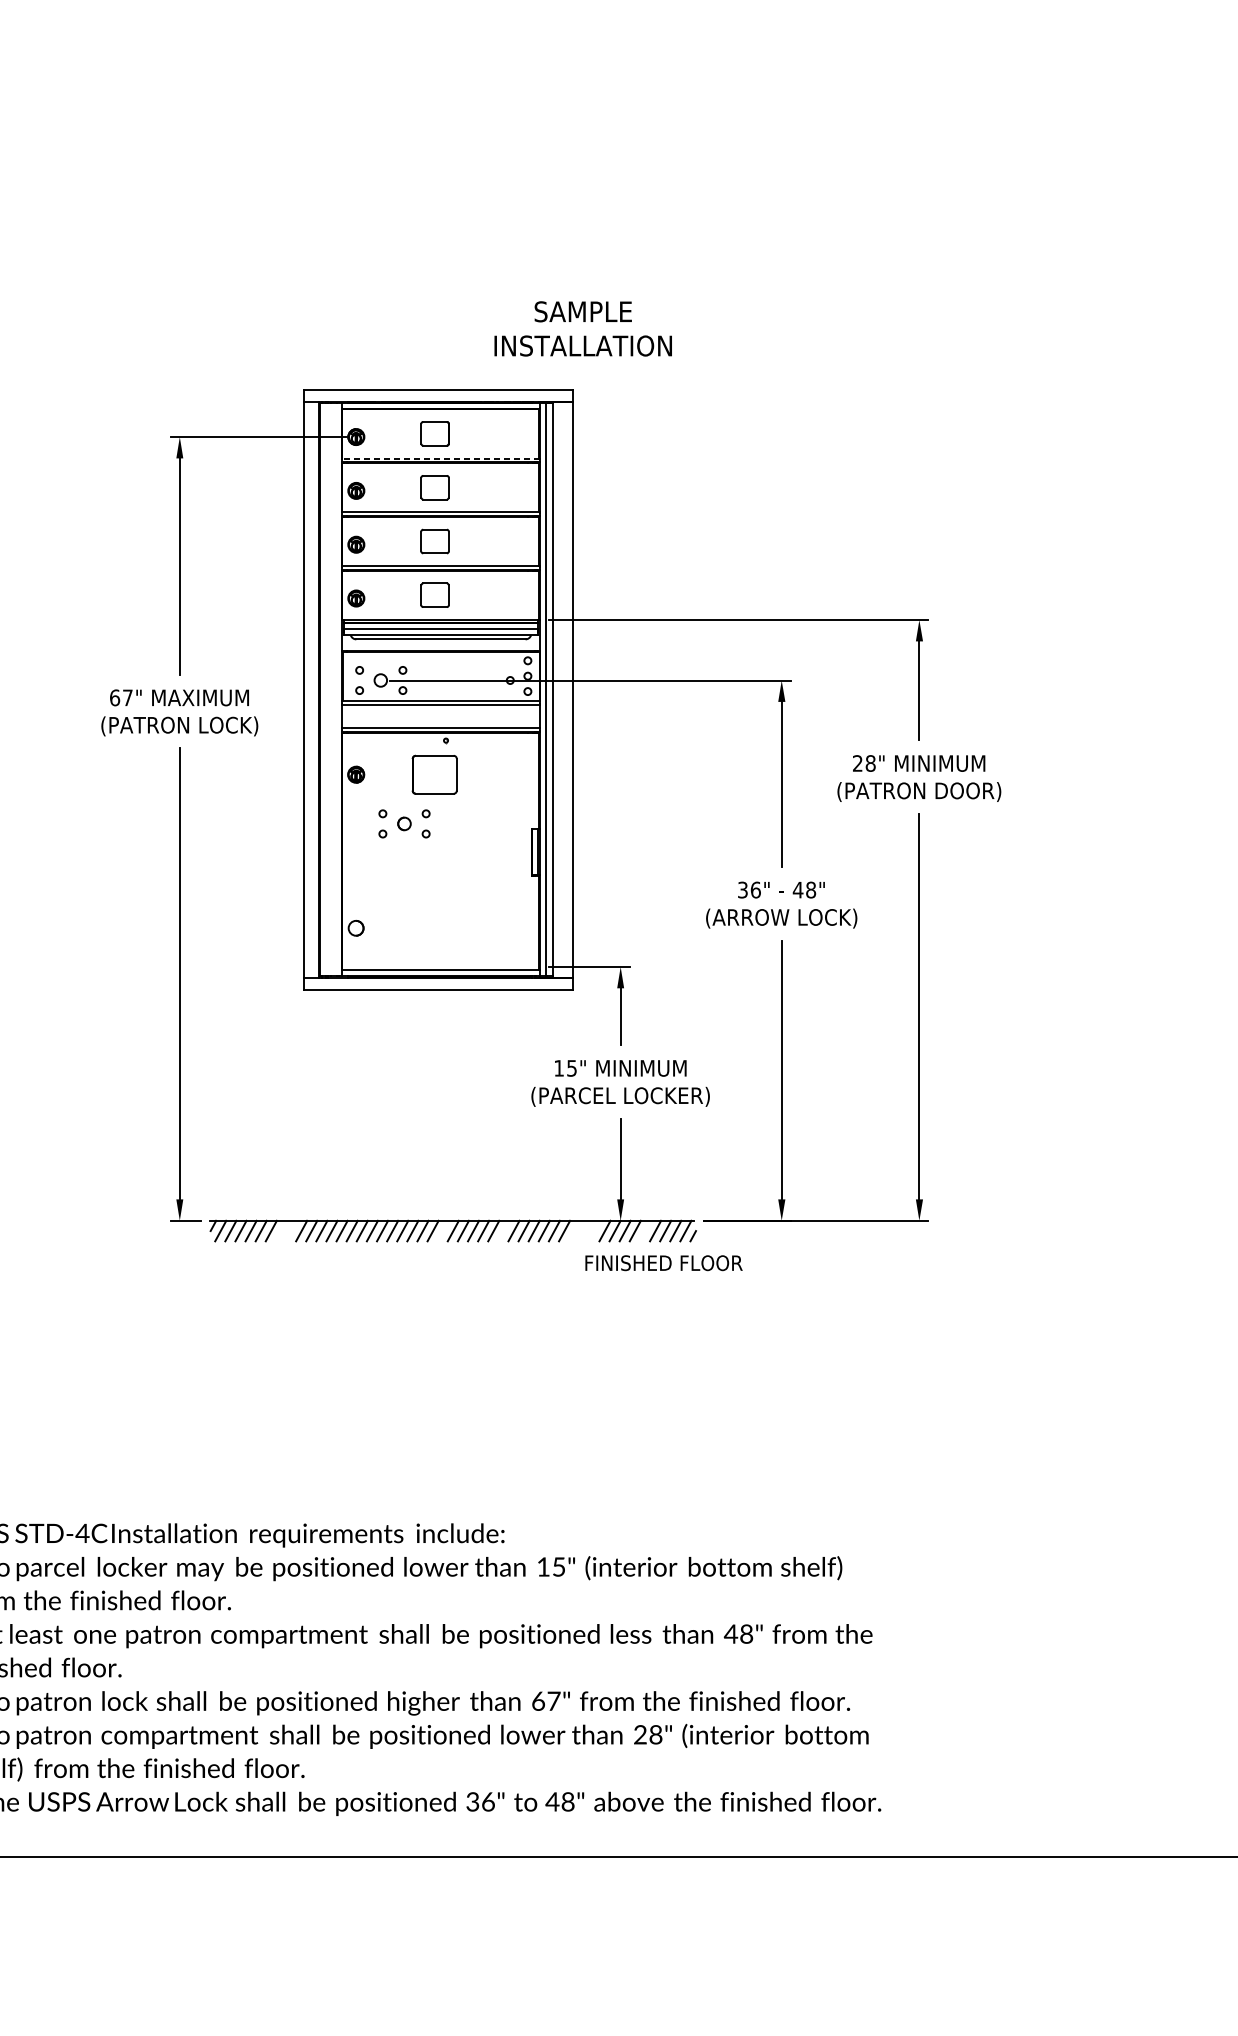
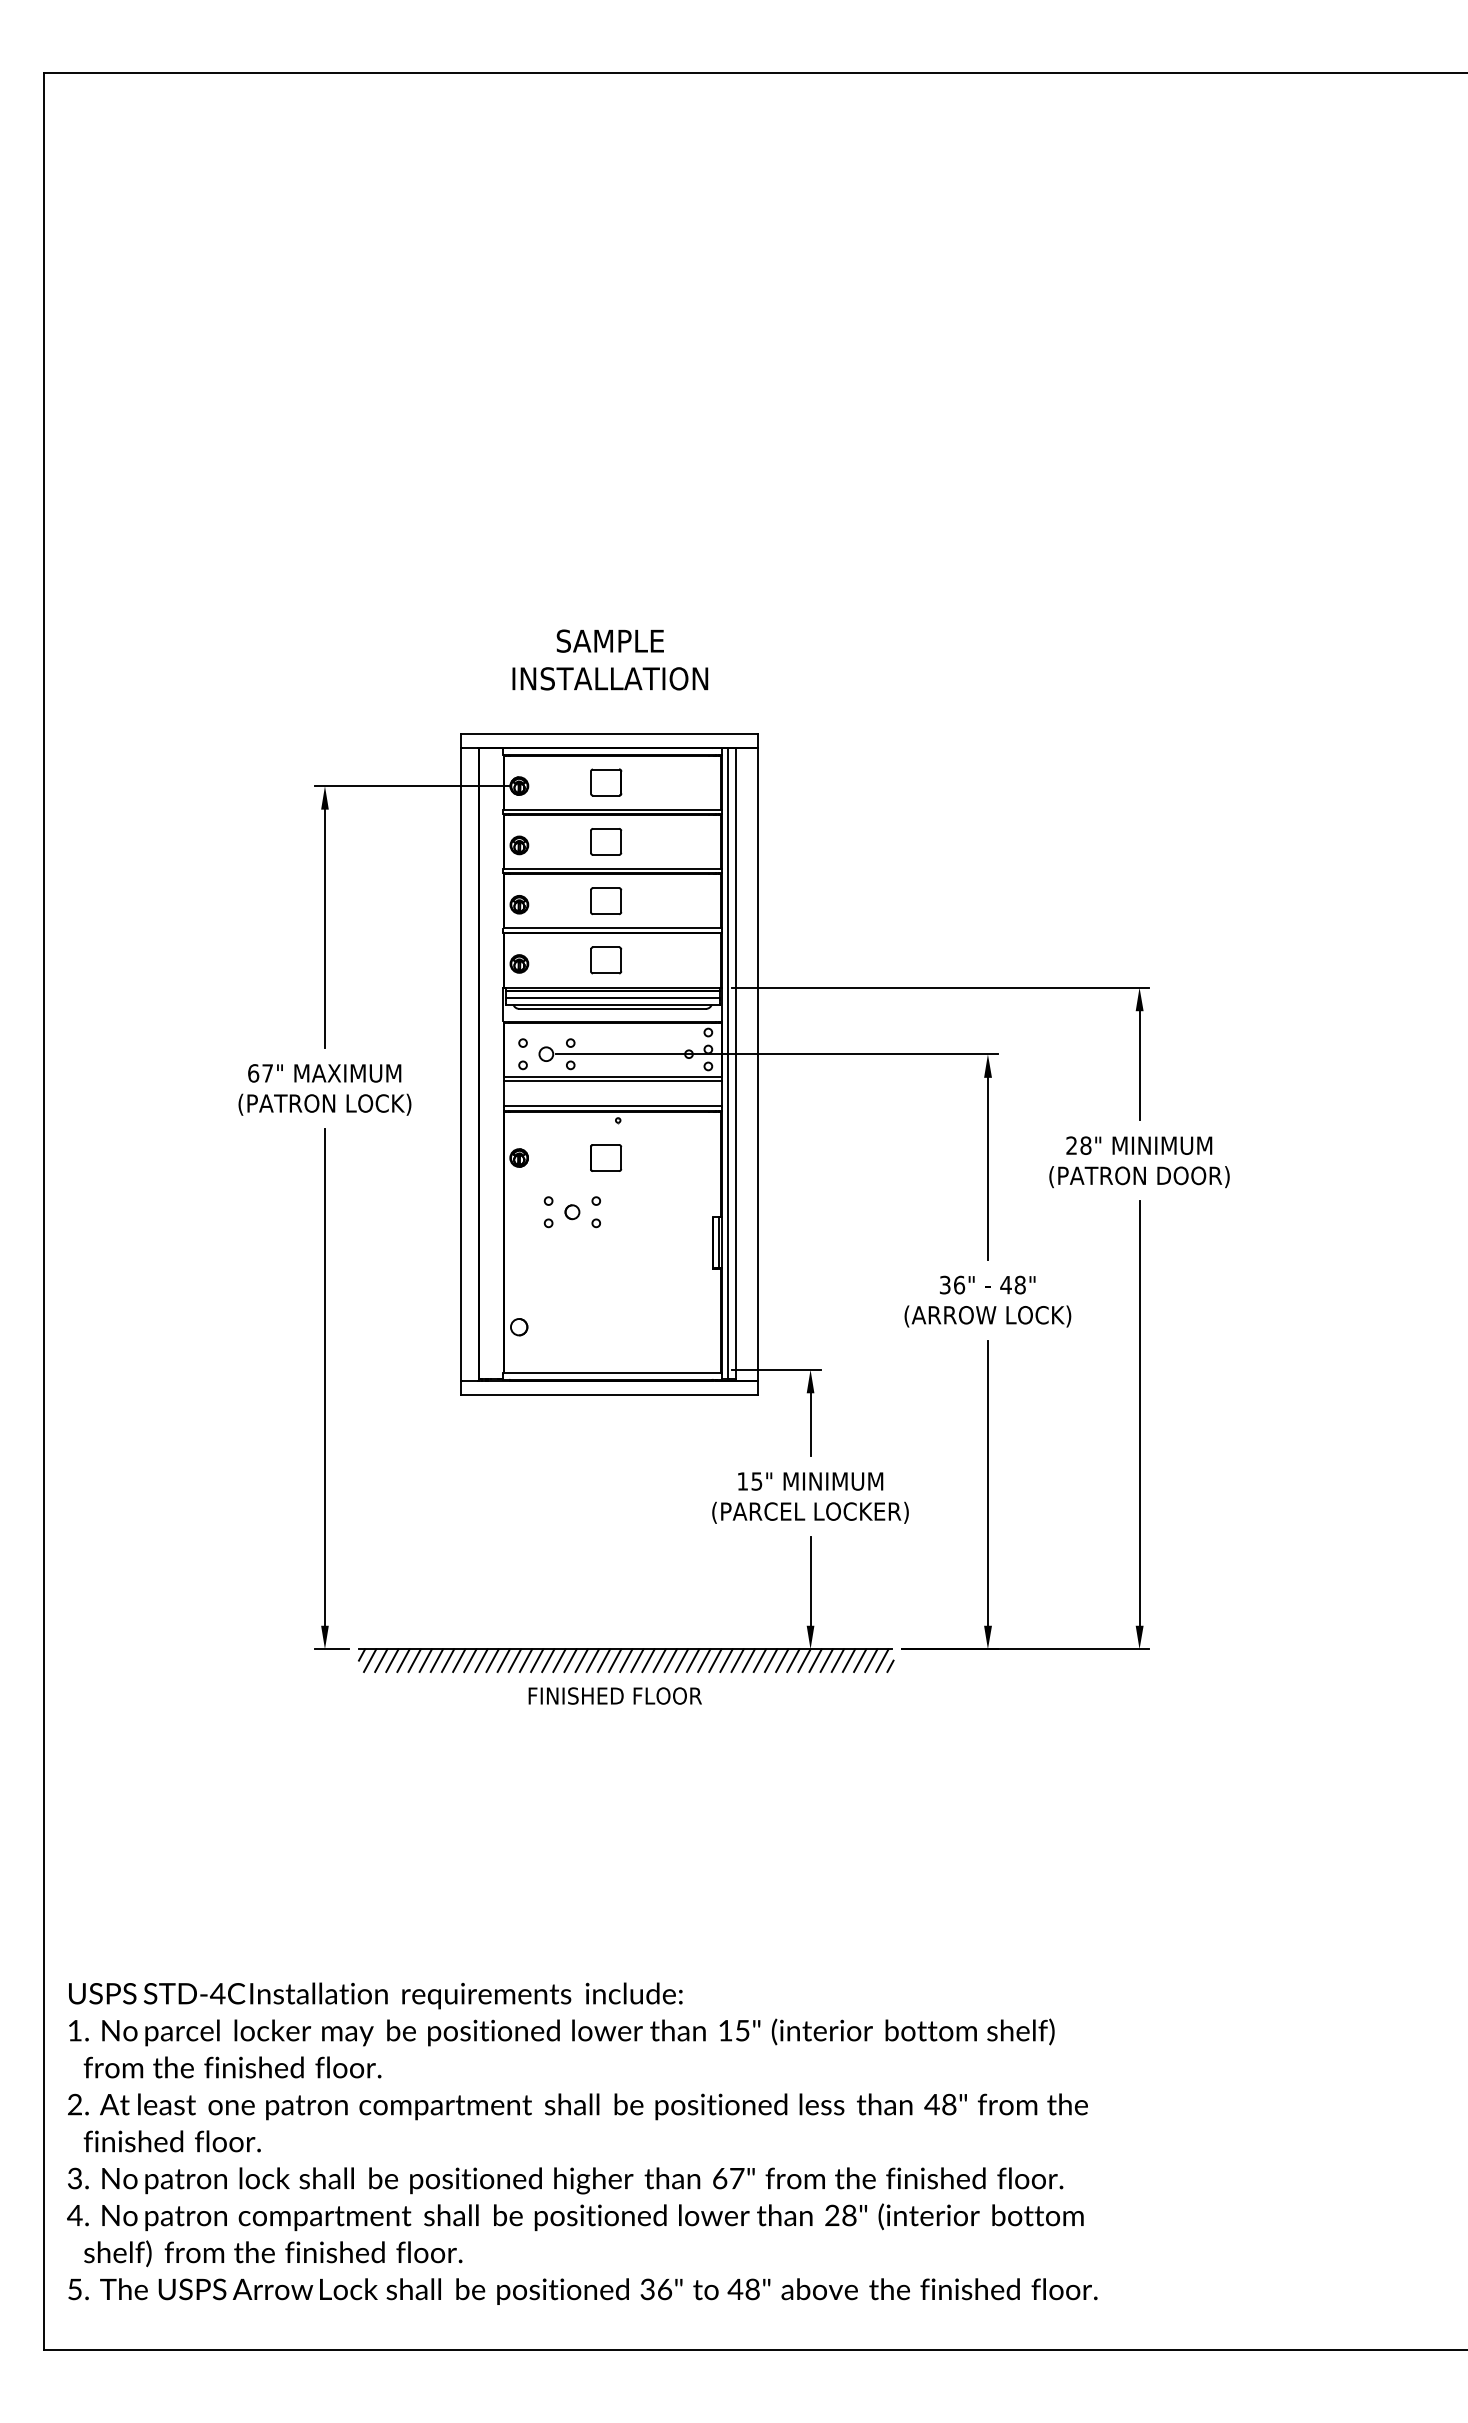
text: (583, 328) -> (610, 659), moved
line: (440, 458) -> (612, 809), dashed -> solid
part: (435, 774) -> (606, 1157), size x0.62
line: (281, 1230) -> (436, 1660), added
line: (291, 1230) -> (447, 1660), added
line: (443, 1230) -> (615, 1660), added
line: (503, 1230) -> (681, 1660), added
line: (574, 1230) -> (759, 1660), added
line: (584, 1230) -> (770, 1660), added
line: (595, 1230) -> (782, 1660), added
line: (645, 1230) -> (837, 1660), added
text: (663, 1262) -> (614, 1695), moved

